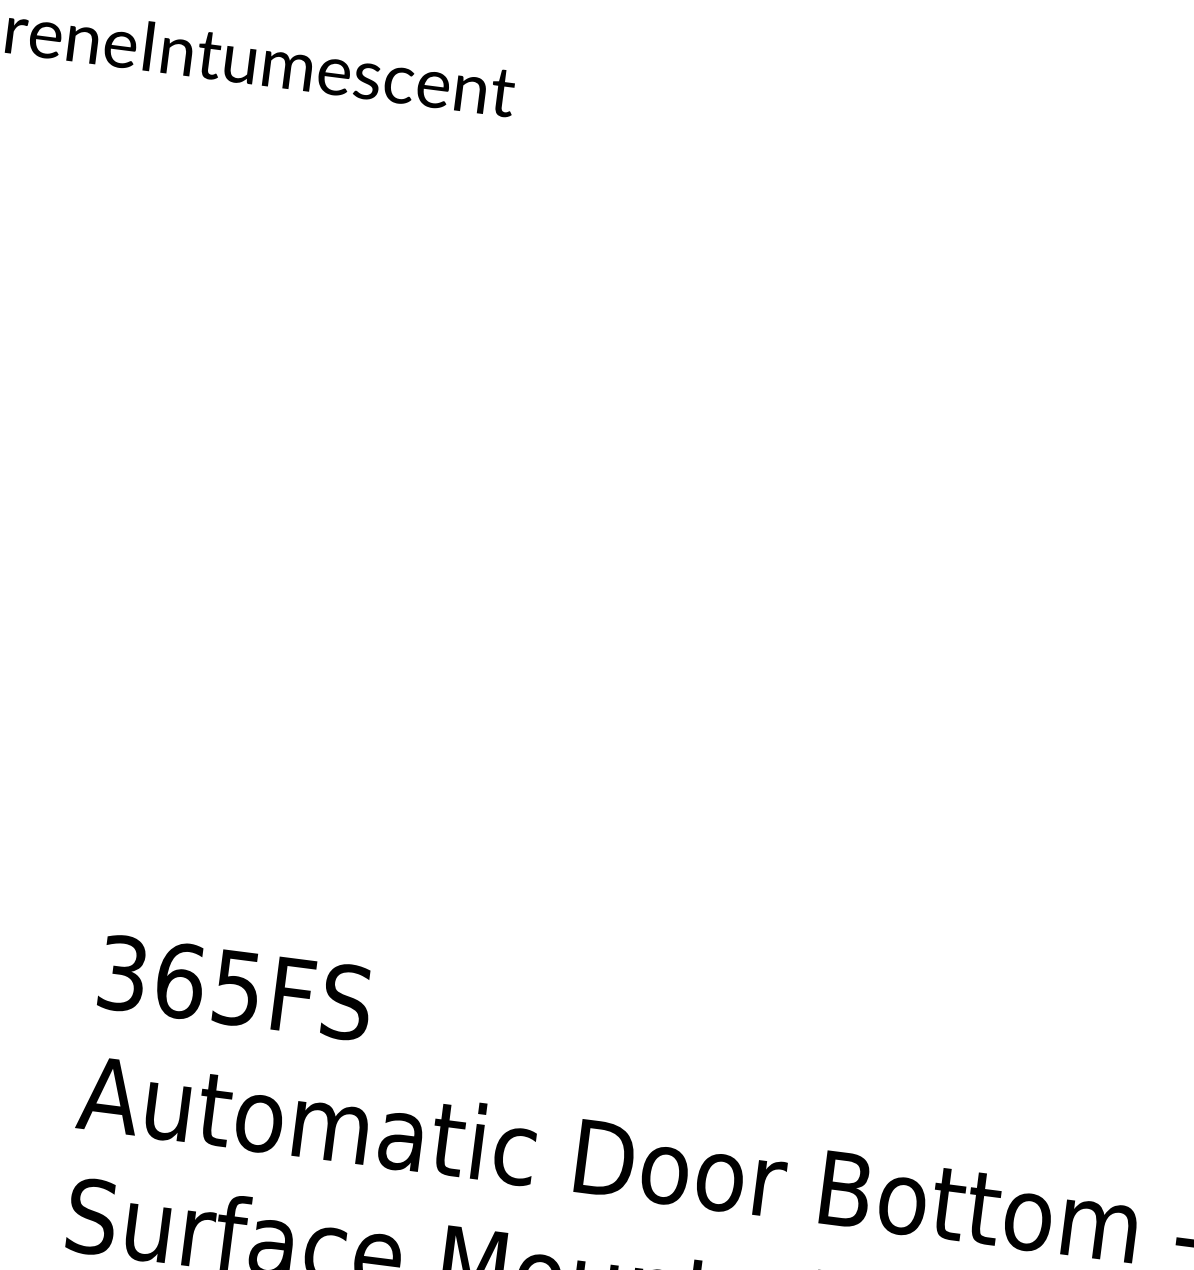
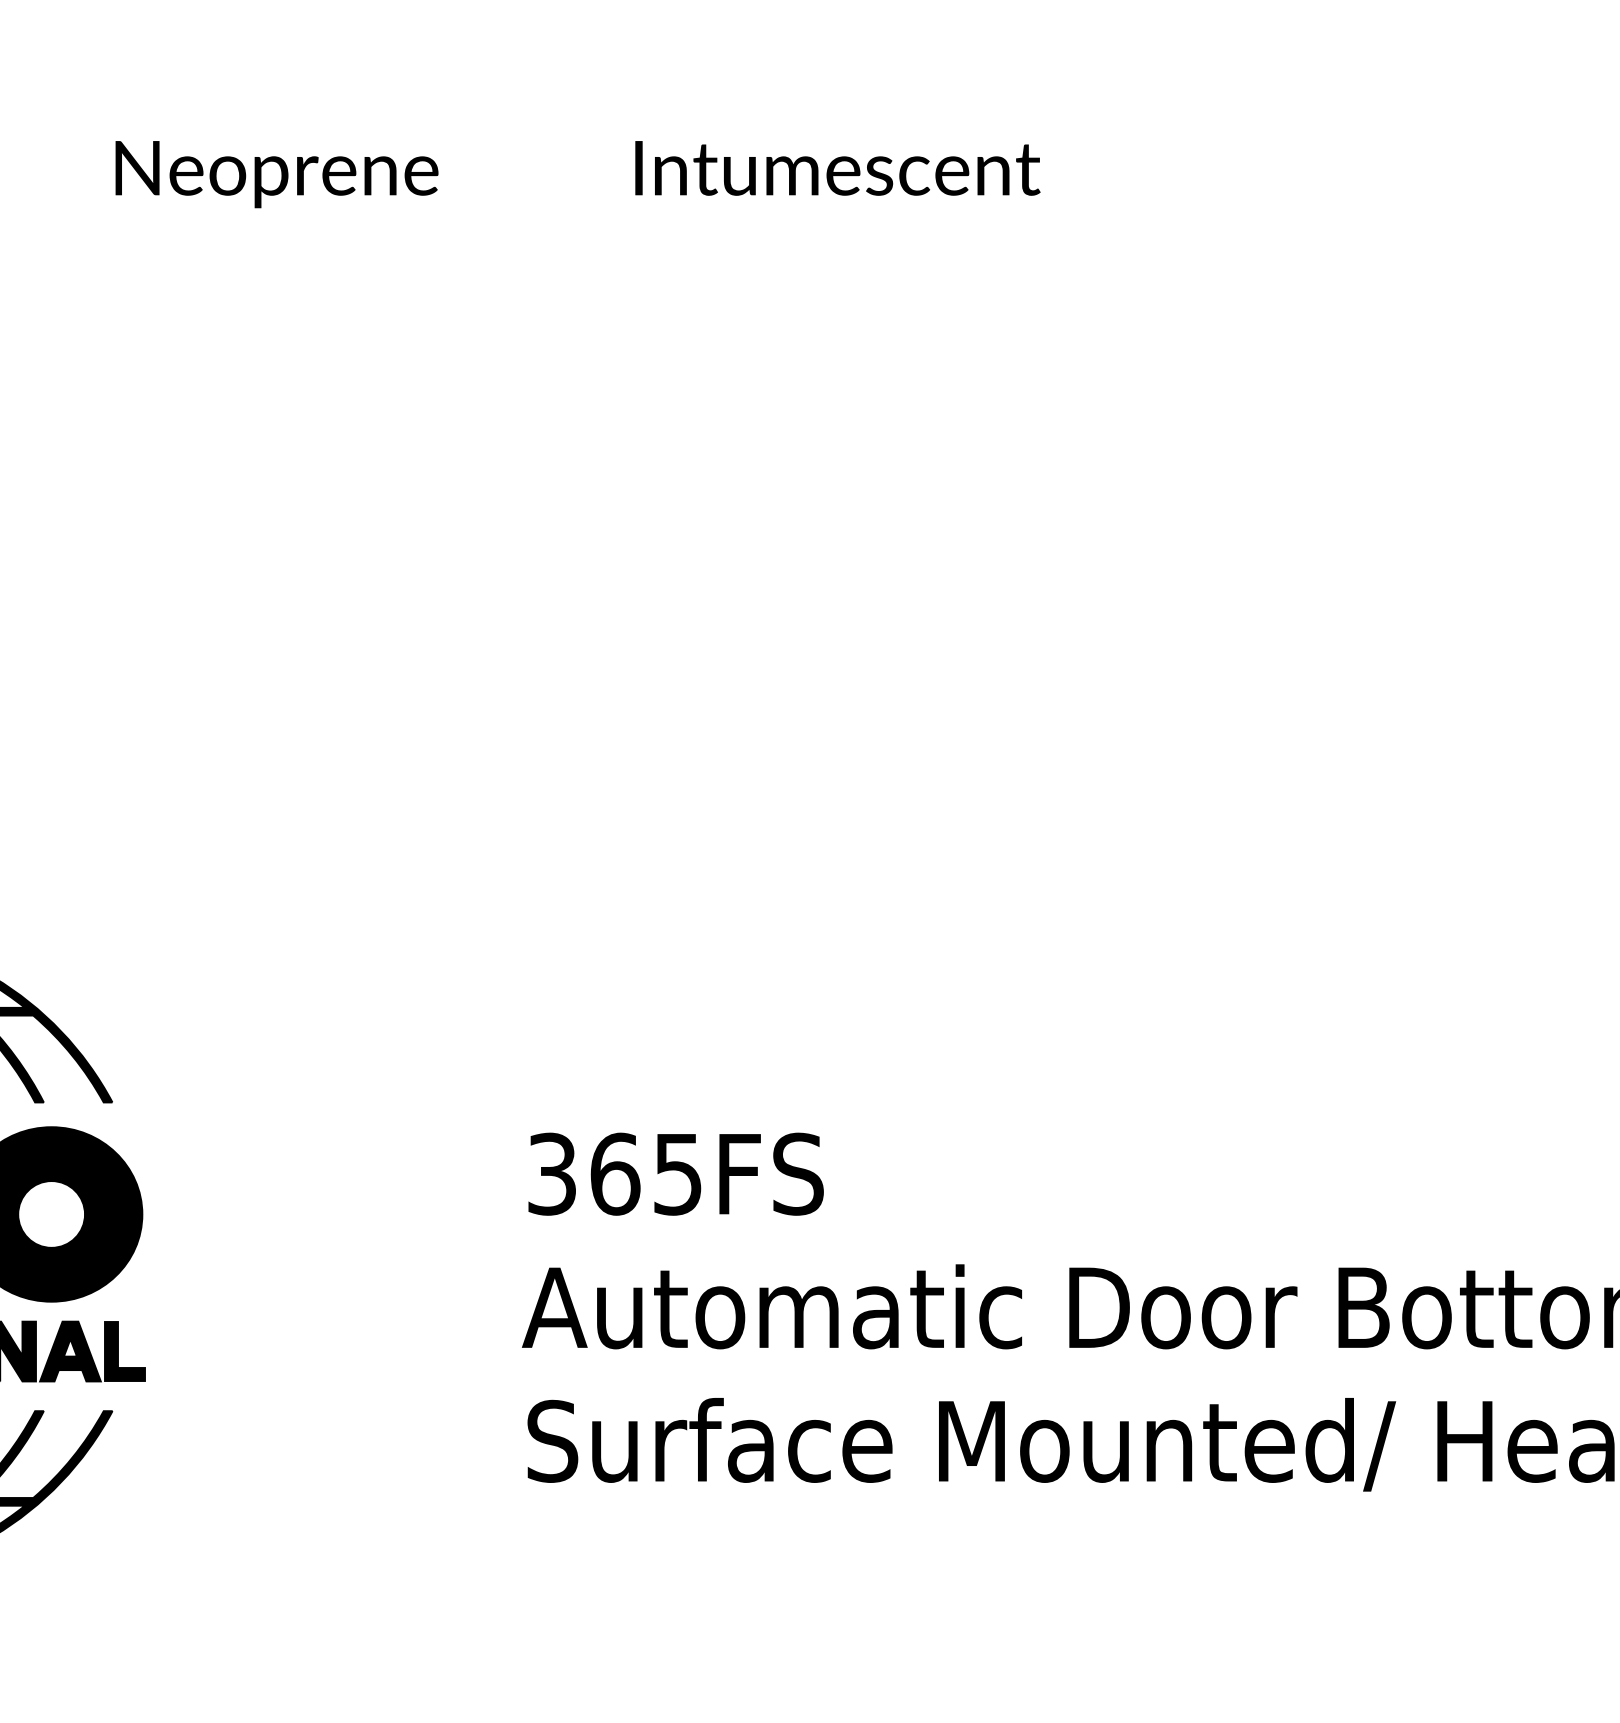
text: (329, 69) -> (837, 168), moved

